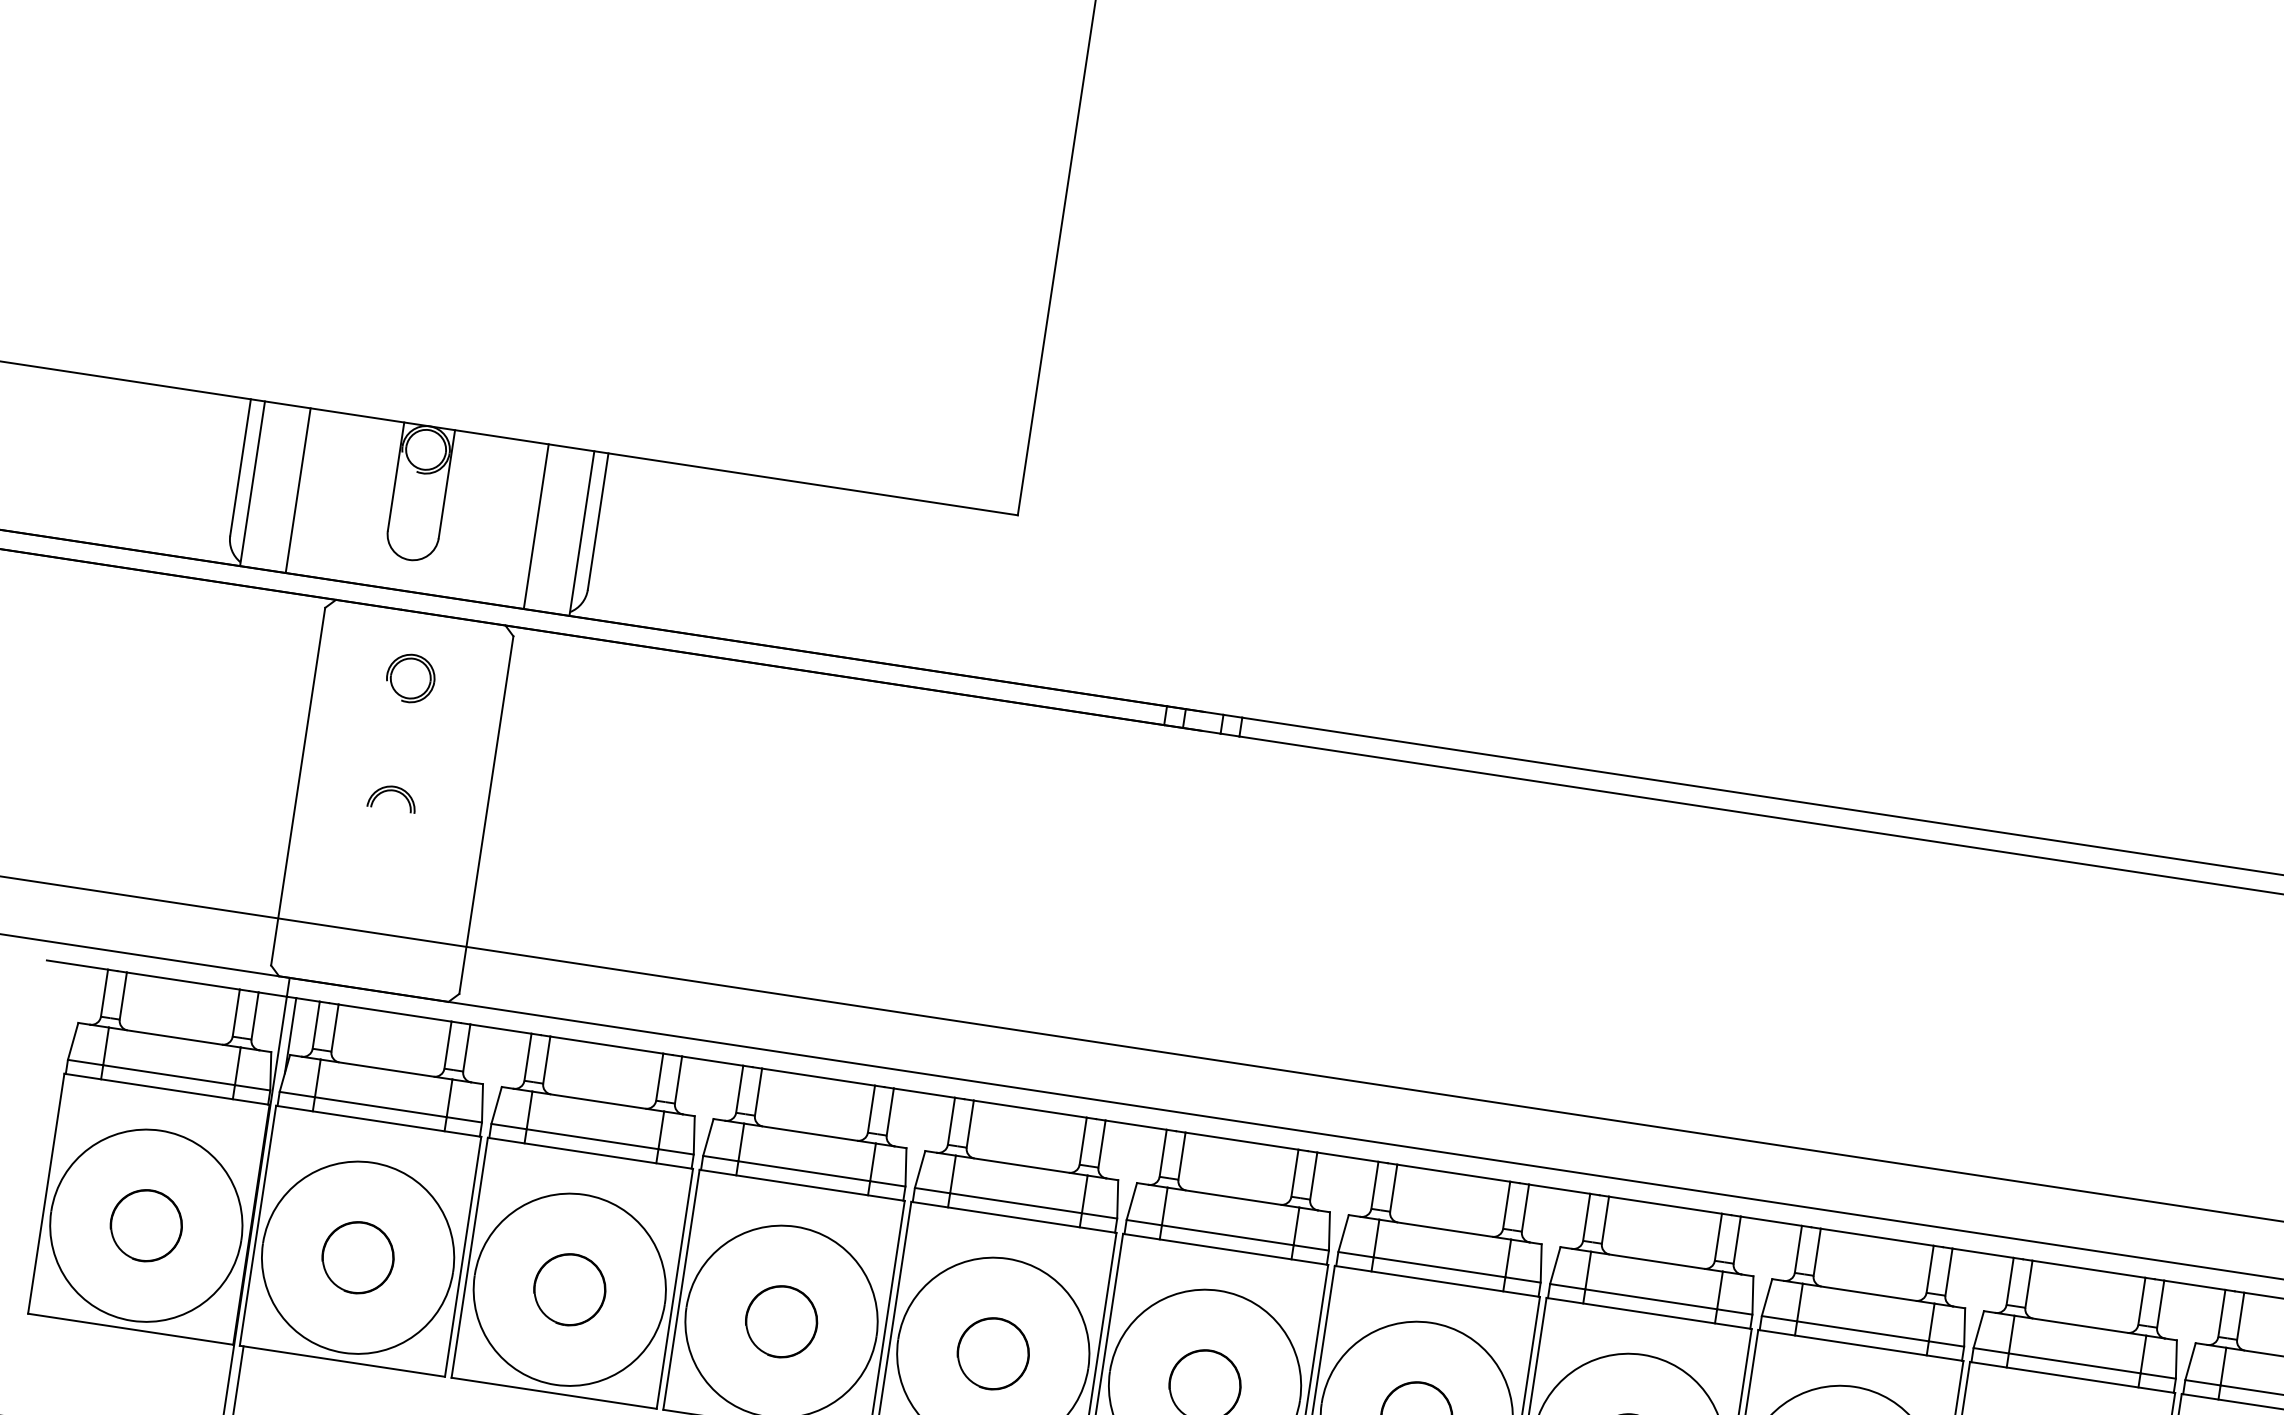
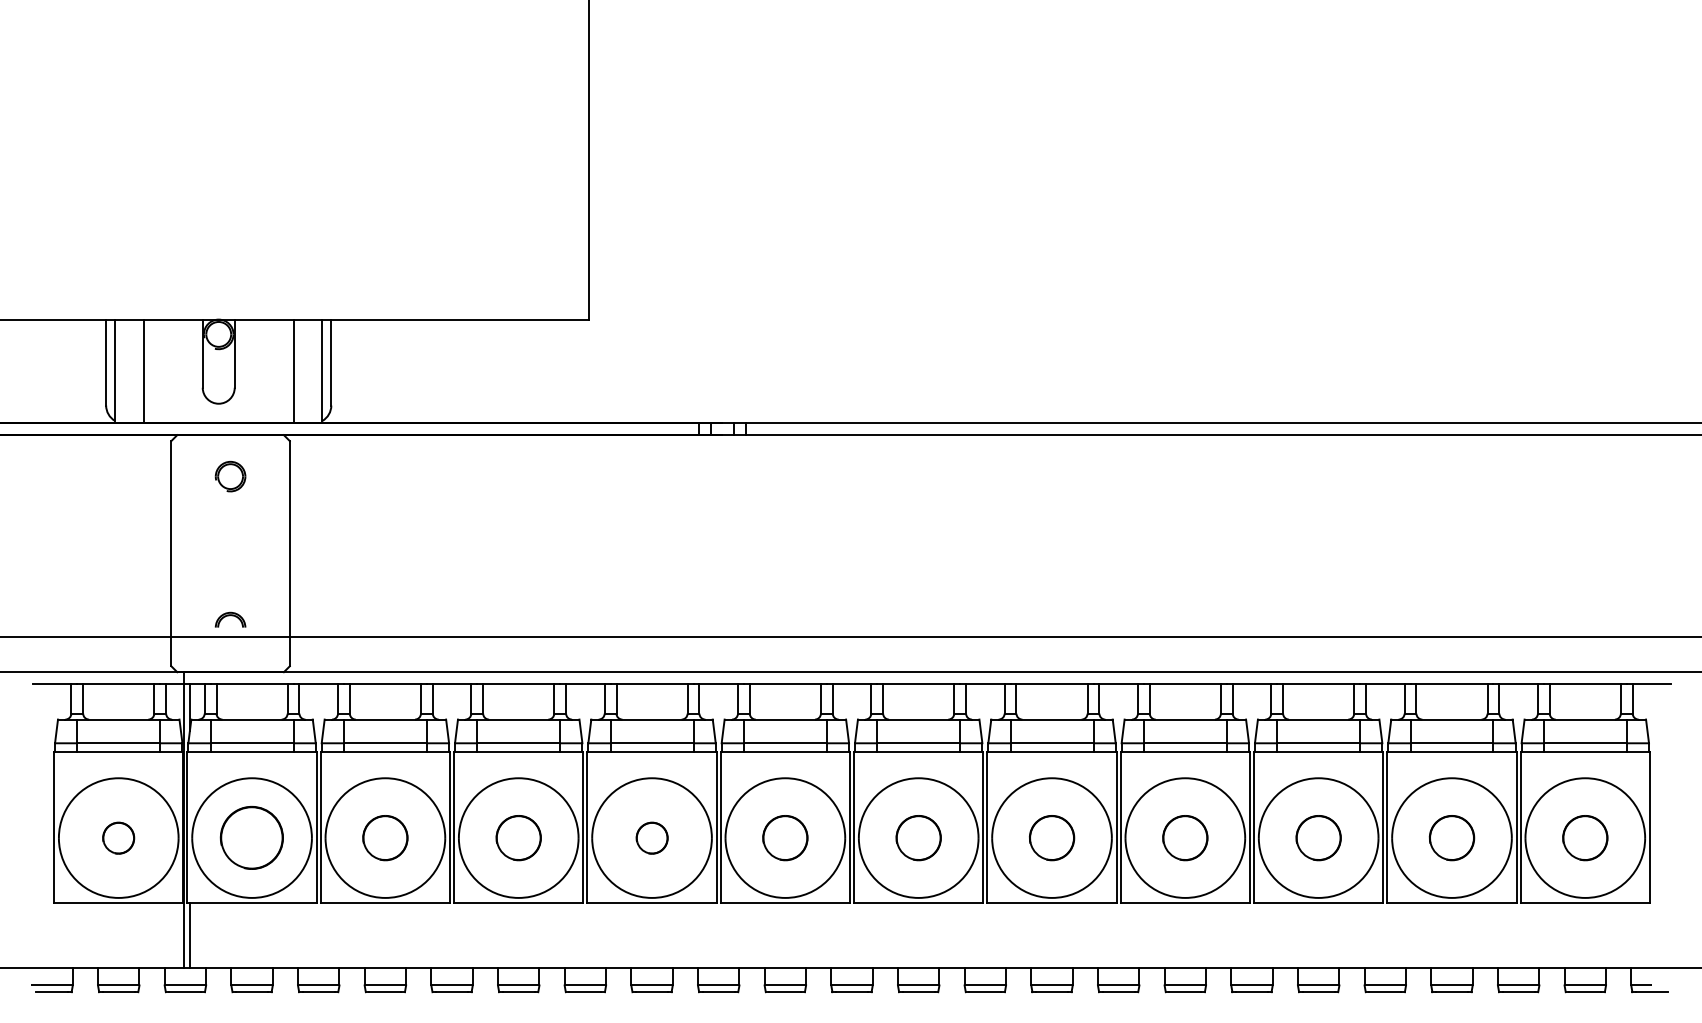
part: (392, 797) -> (230, 619), moved
part: (145, 1226) -> (118, 838), size x0.7
part: (358, 1258) -> (252, 838), size x1.4
part: (993, 1354) -> (652, 838), size x0.7

